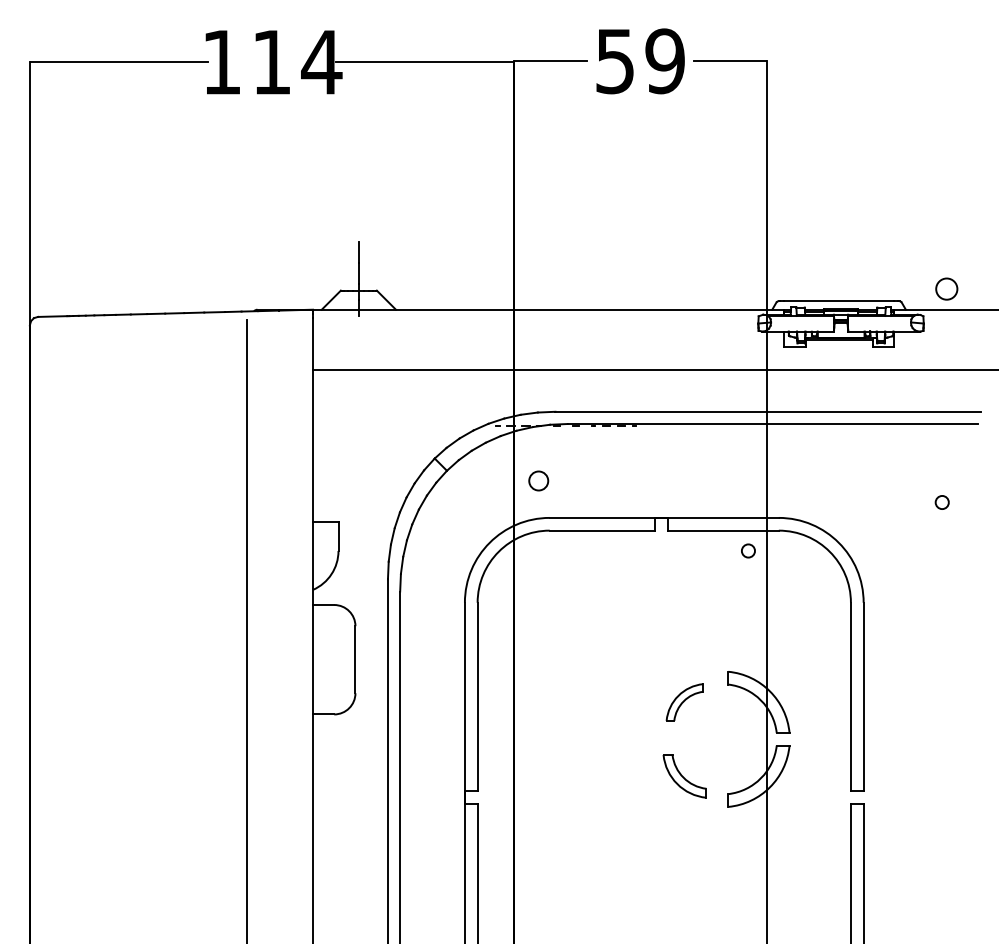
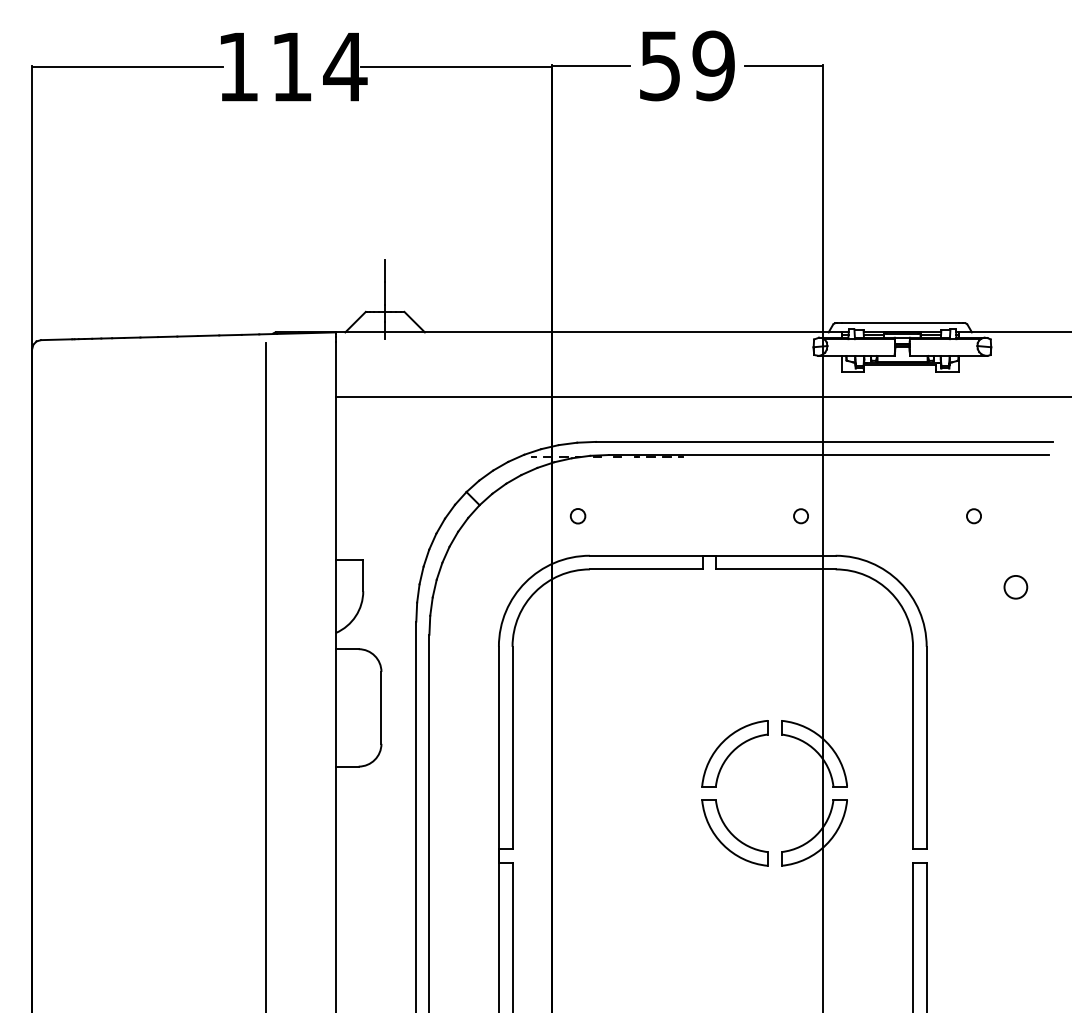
circle: (946, 289) -> (1015, 587), moved
circle: (538, 481) -> (577, 516), size x0.71
circle: (941, 502) -> (973, 516), moved
circle: (747, 551) -> (800, 516), moved
part: (684, 702) -> (734, 753), size x1.67
part: (684, 775) -> (734, 832), size x1.43

